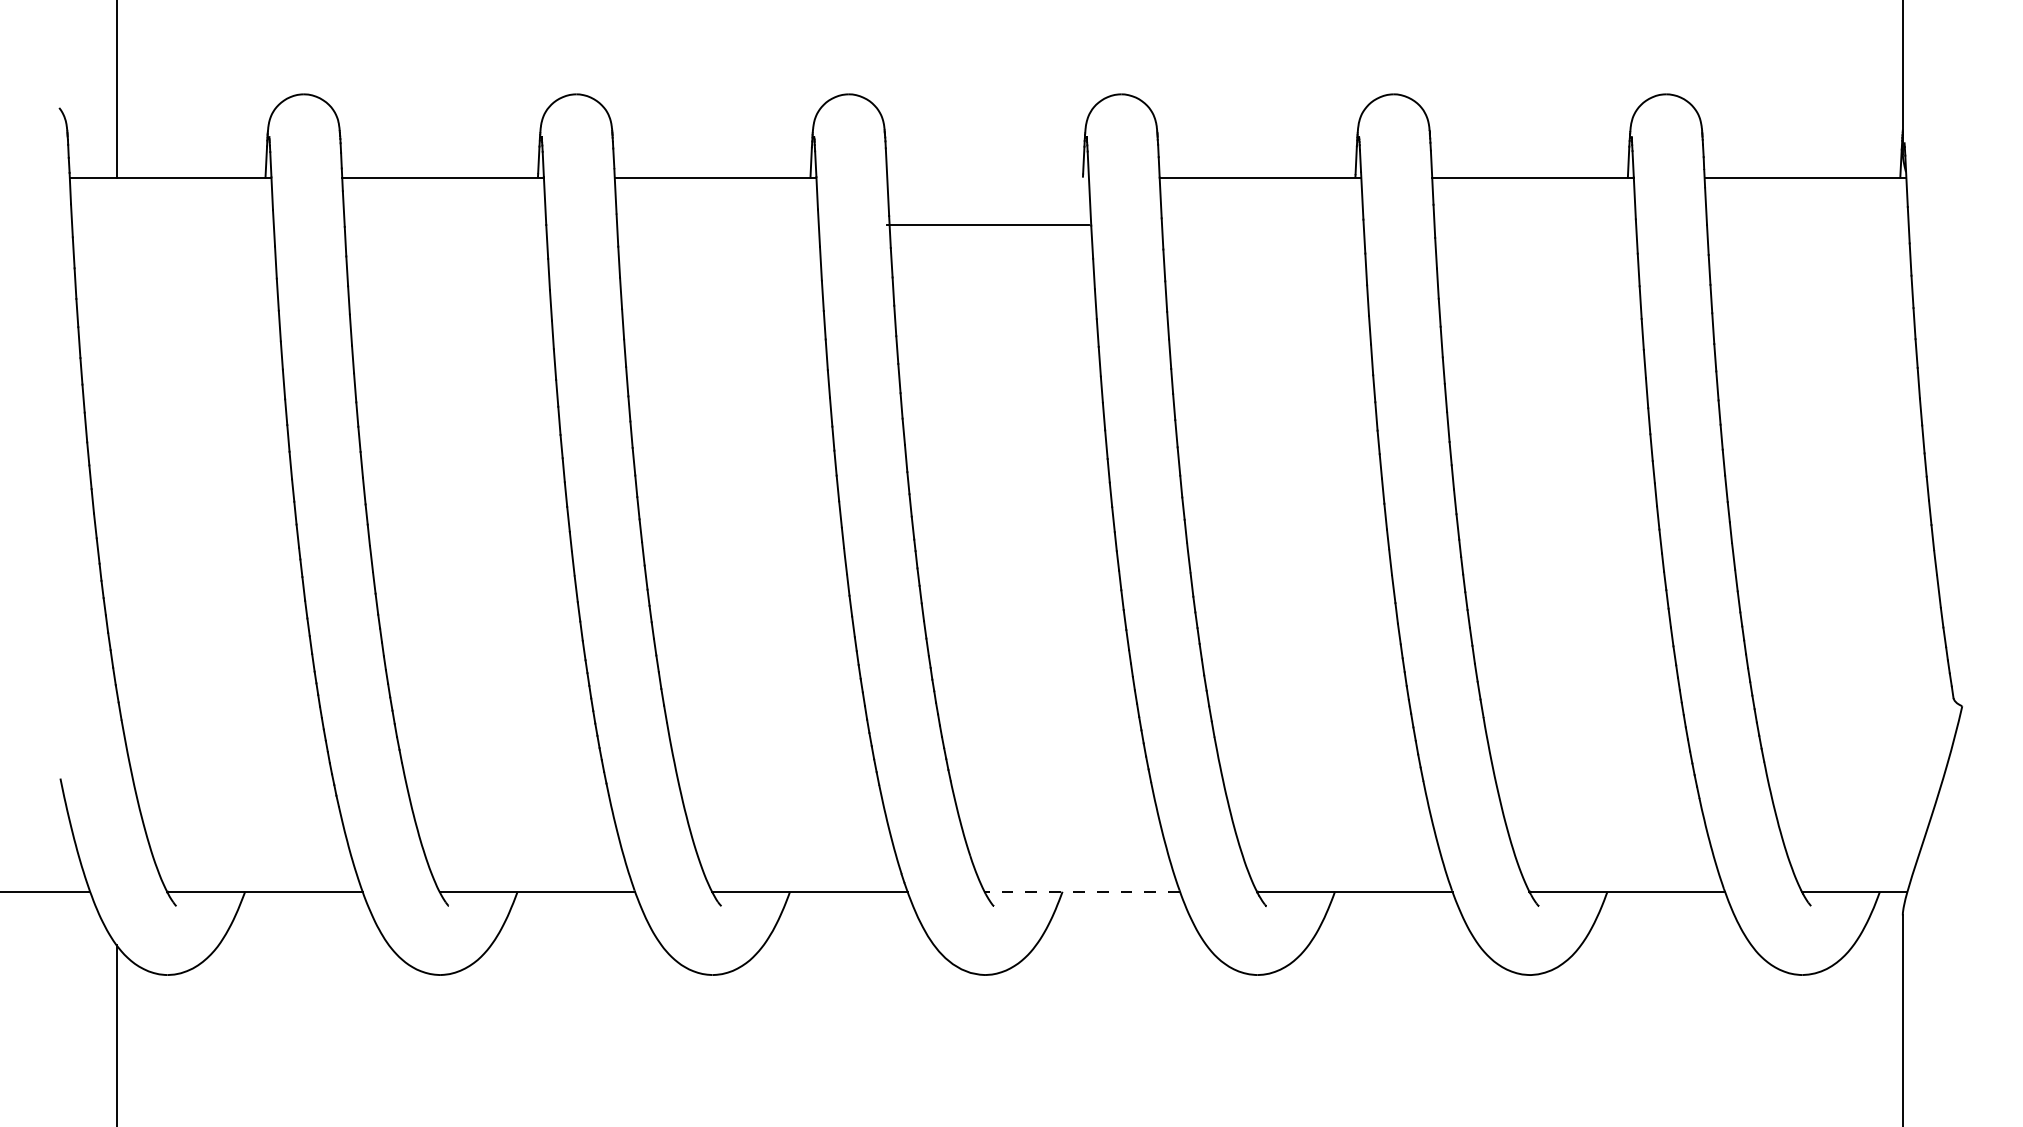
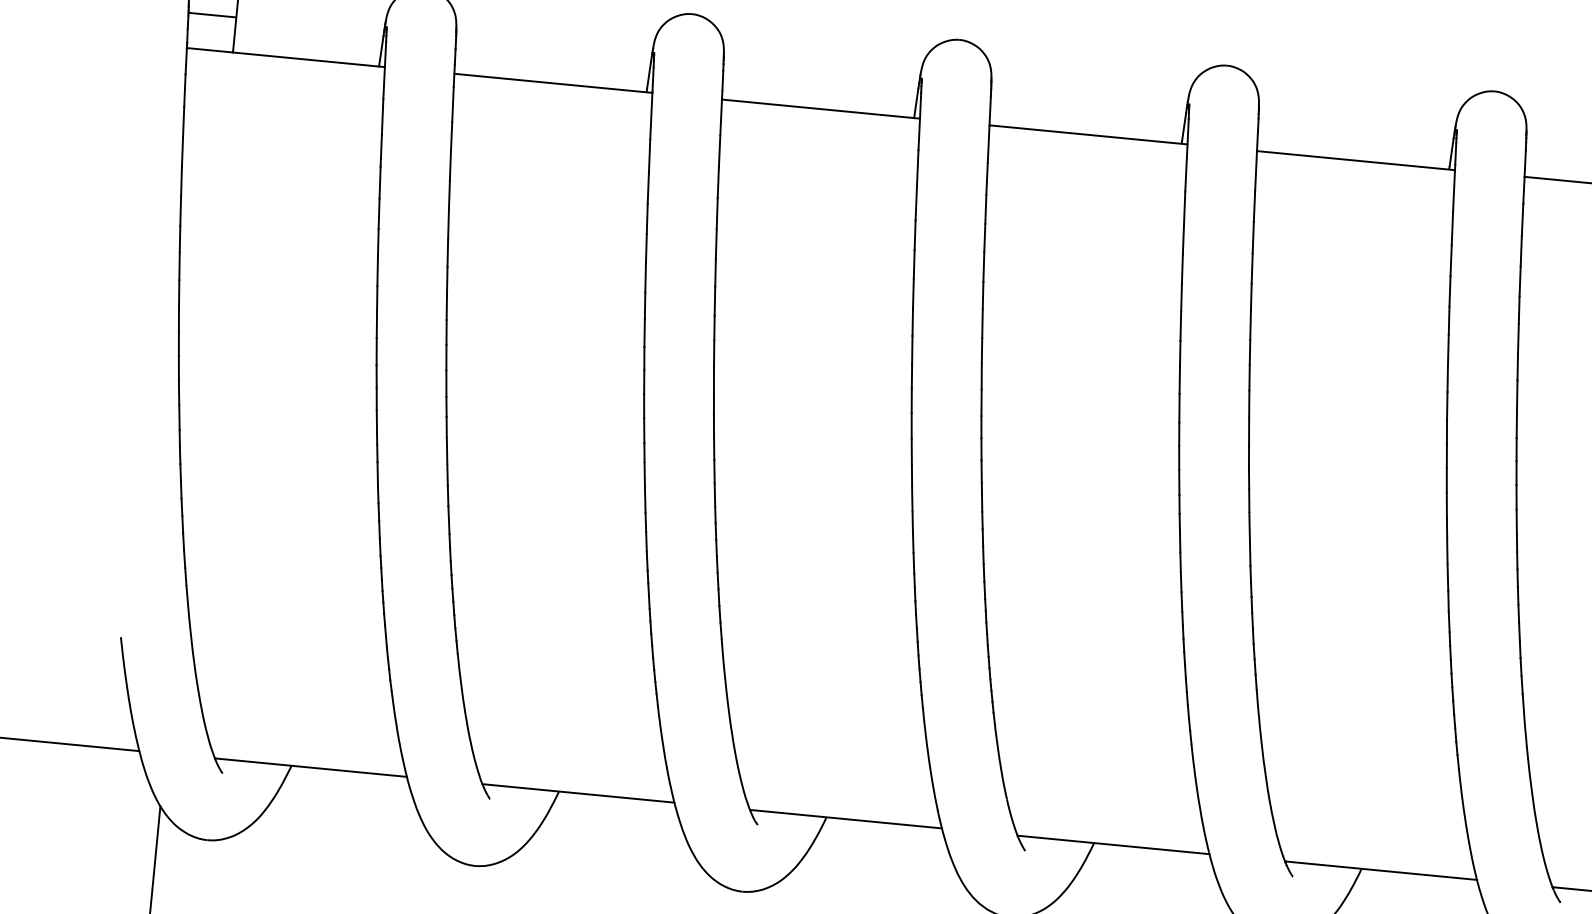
line: (91, 141) -> (211, 14), added
line: (987, 224) -> (1087, 134), moved
line: (1082, 891) -> (1113, 844), dashed -> solid

